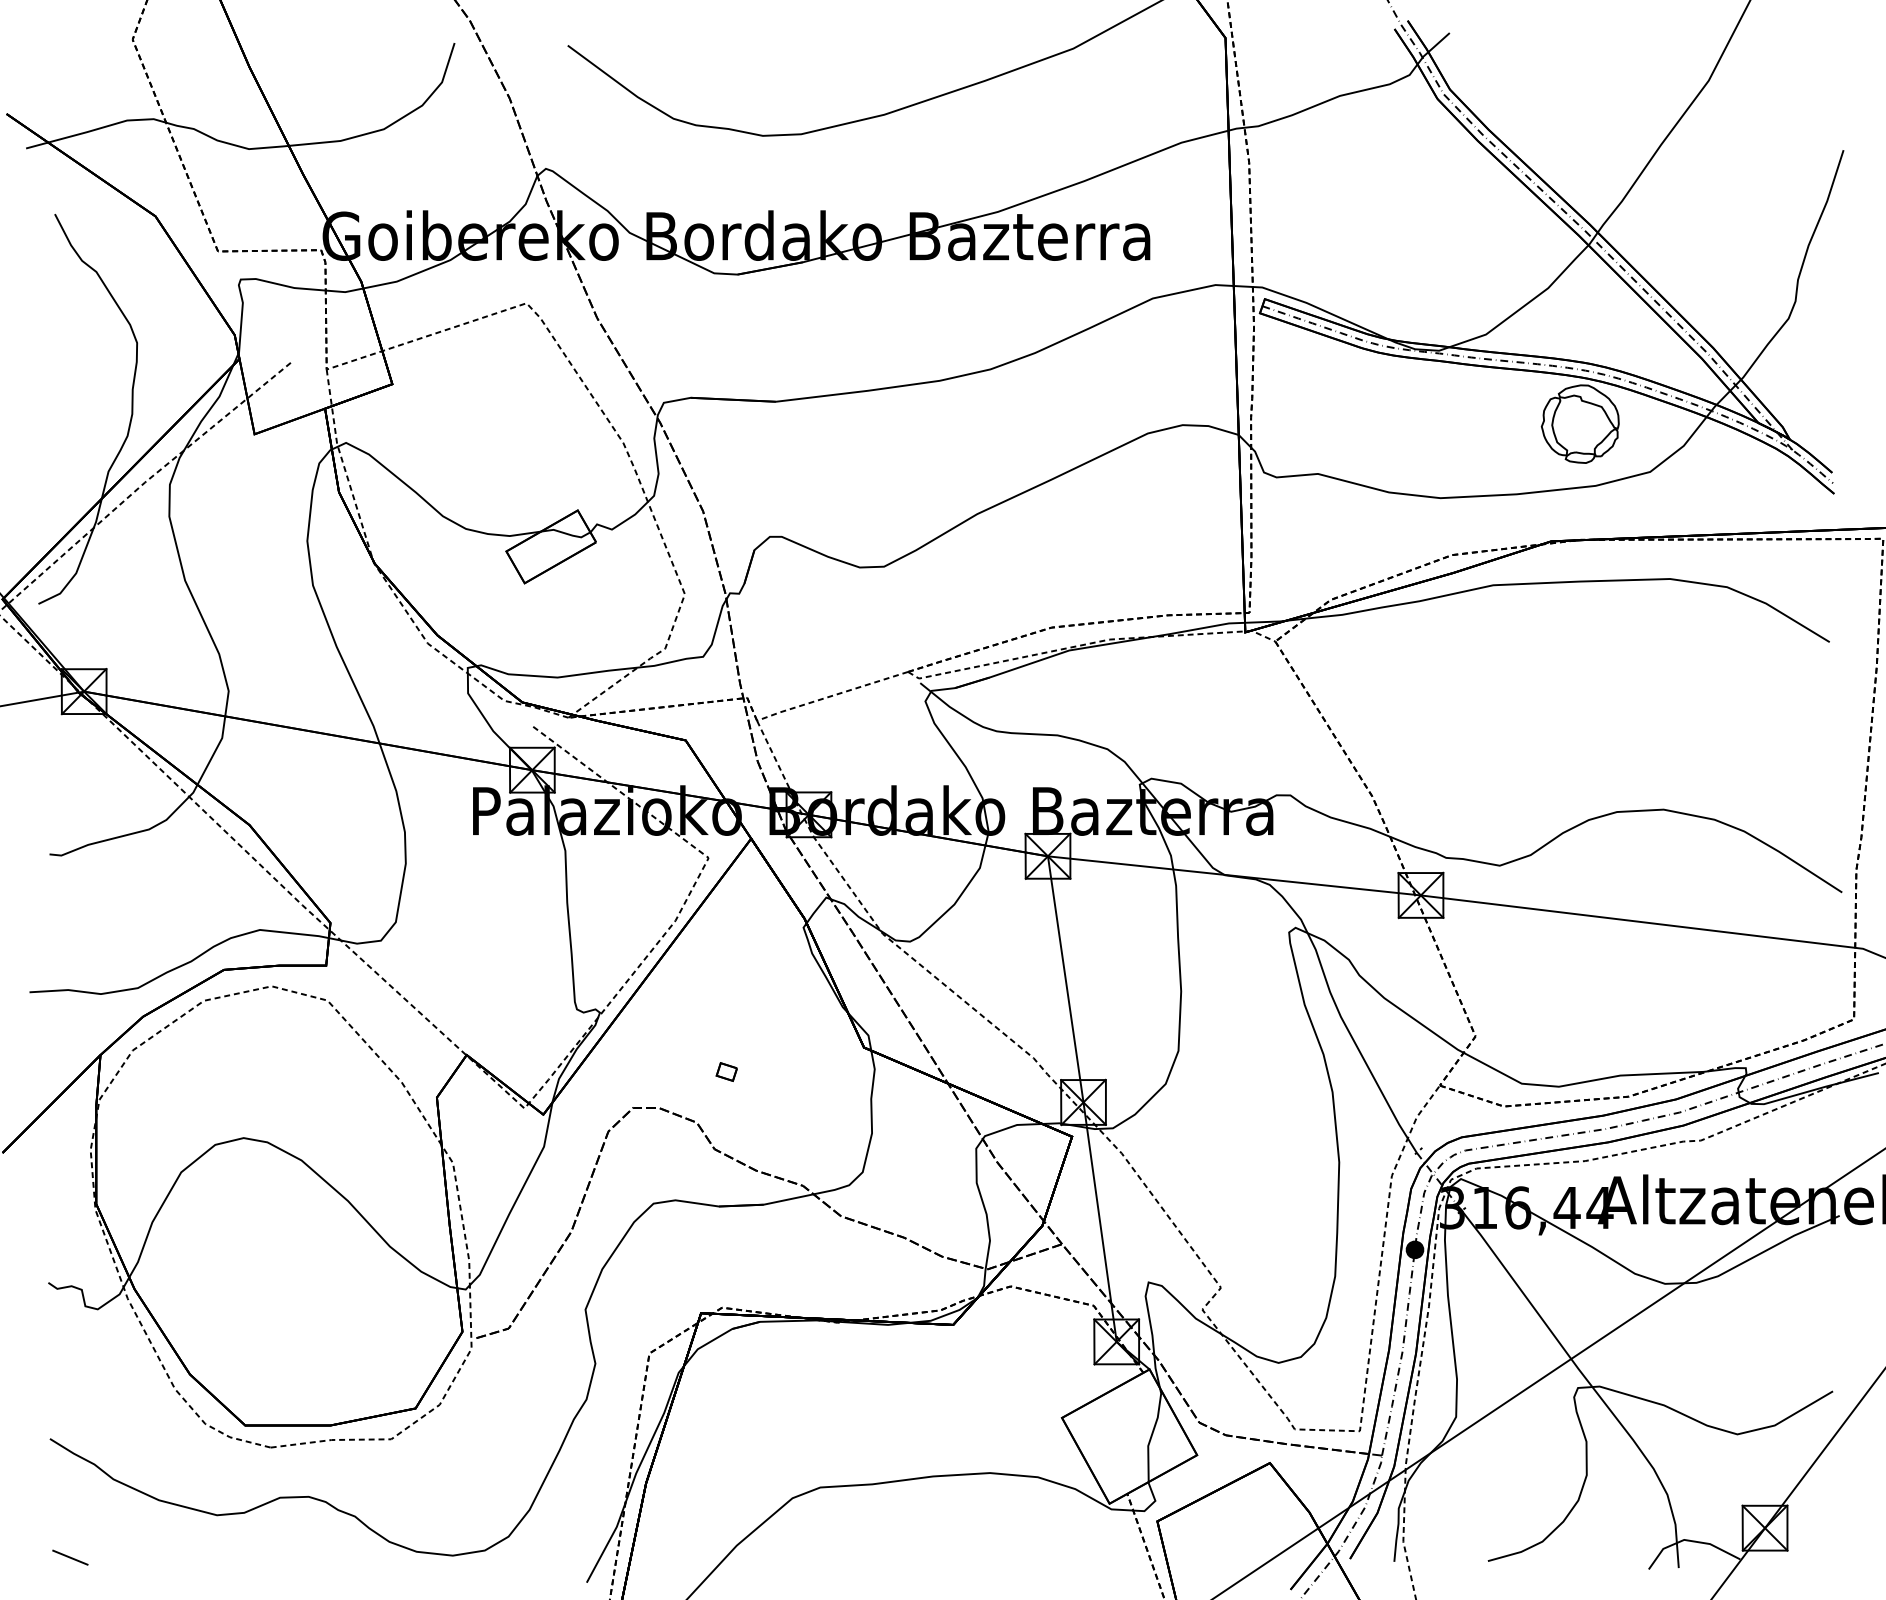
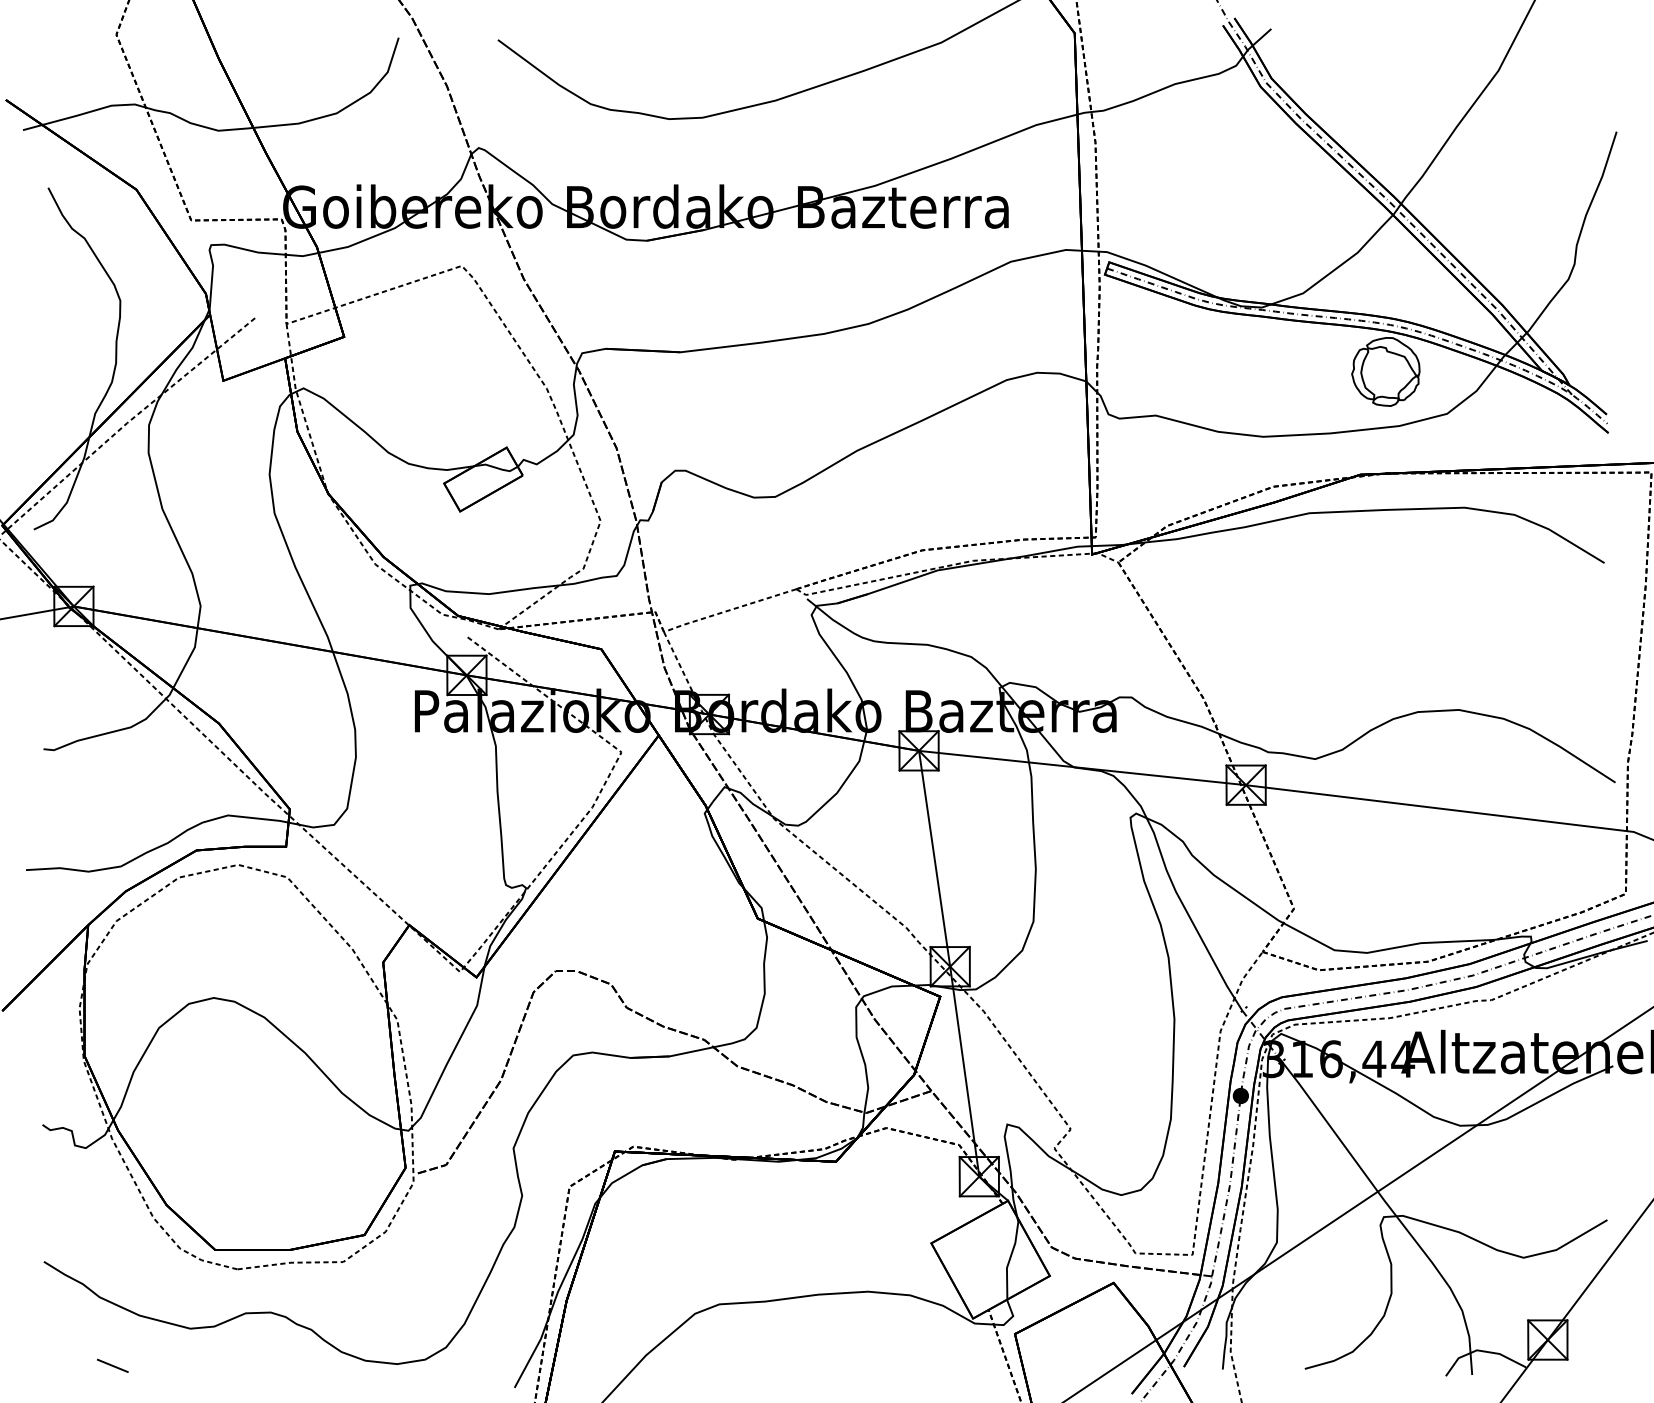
part: (726, 1071) -> (637, 939), removed
line: (70, 1557) -> (112, 1365), moved

